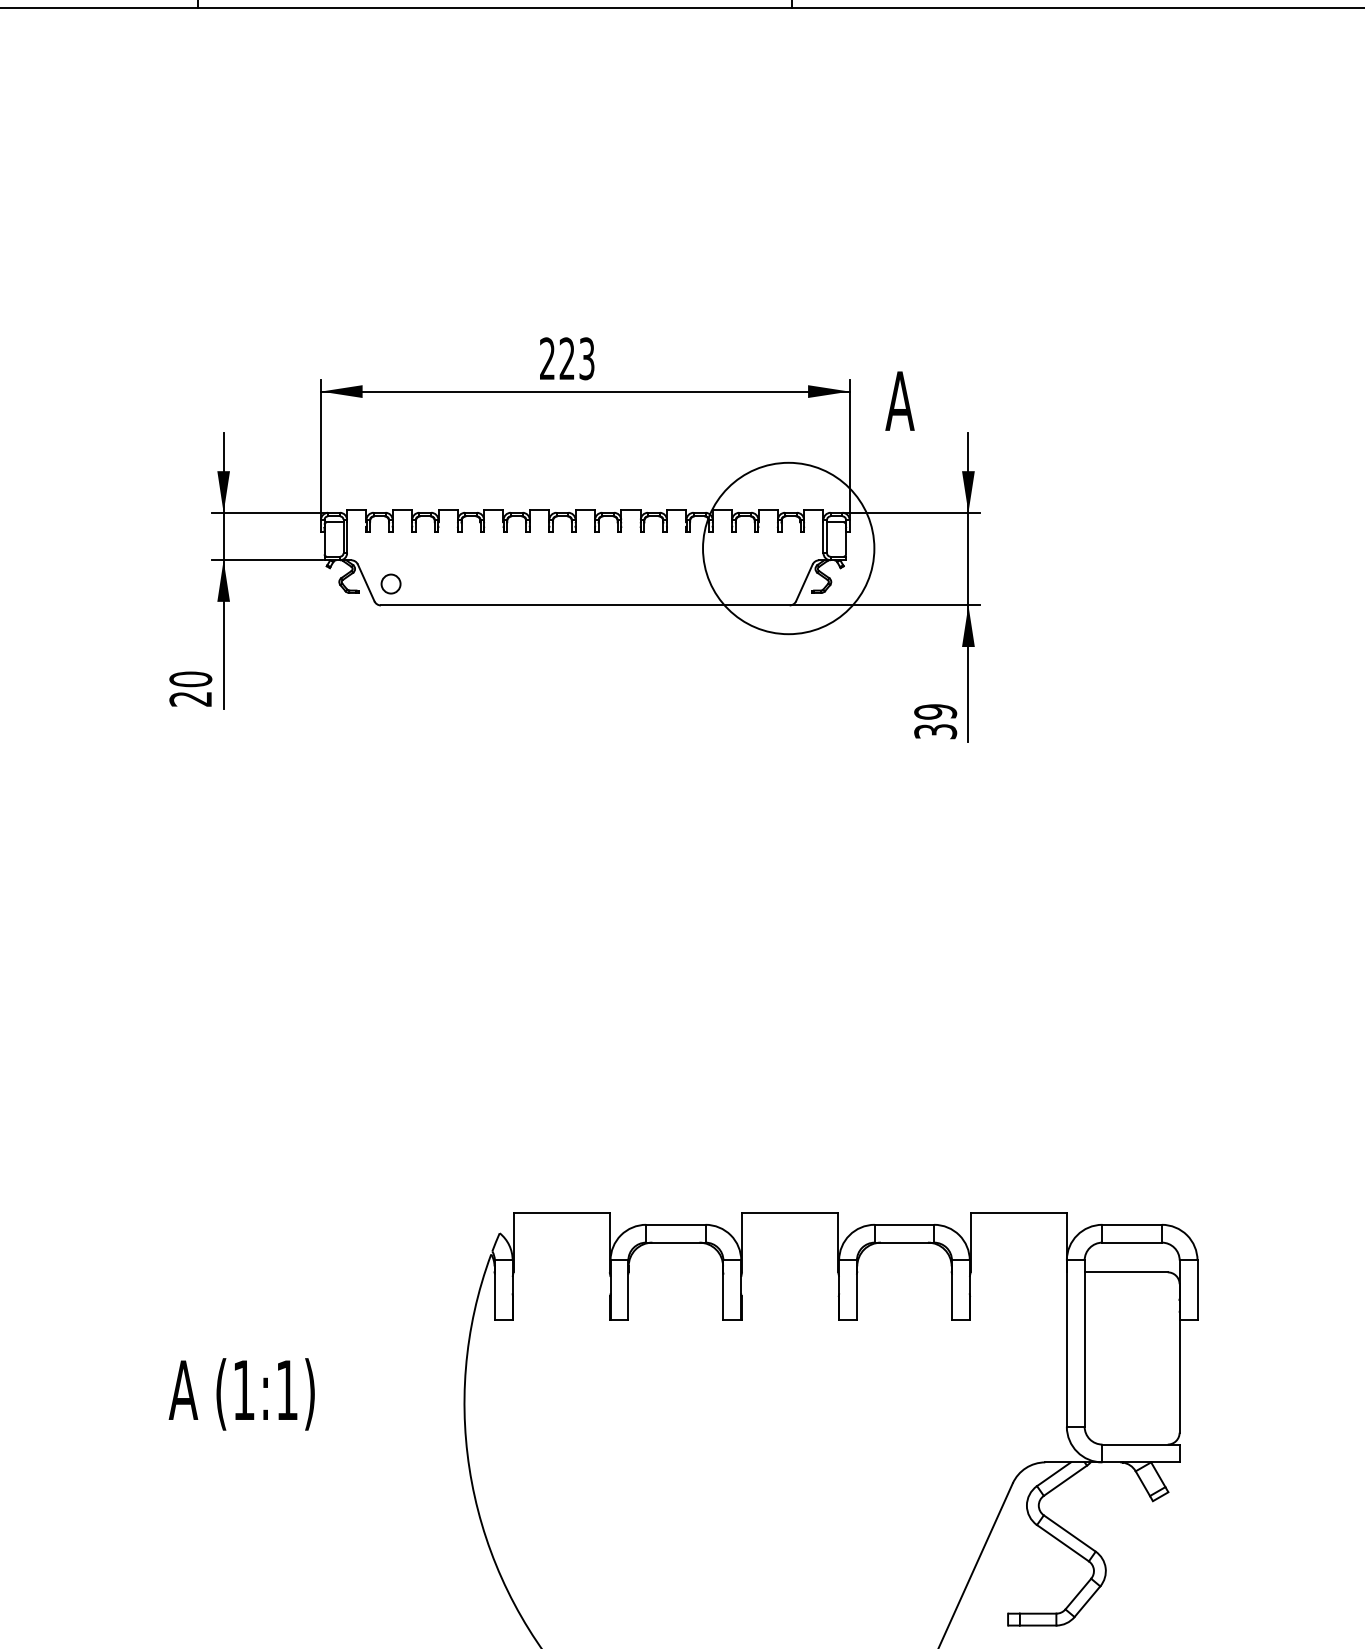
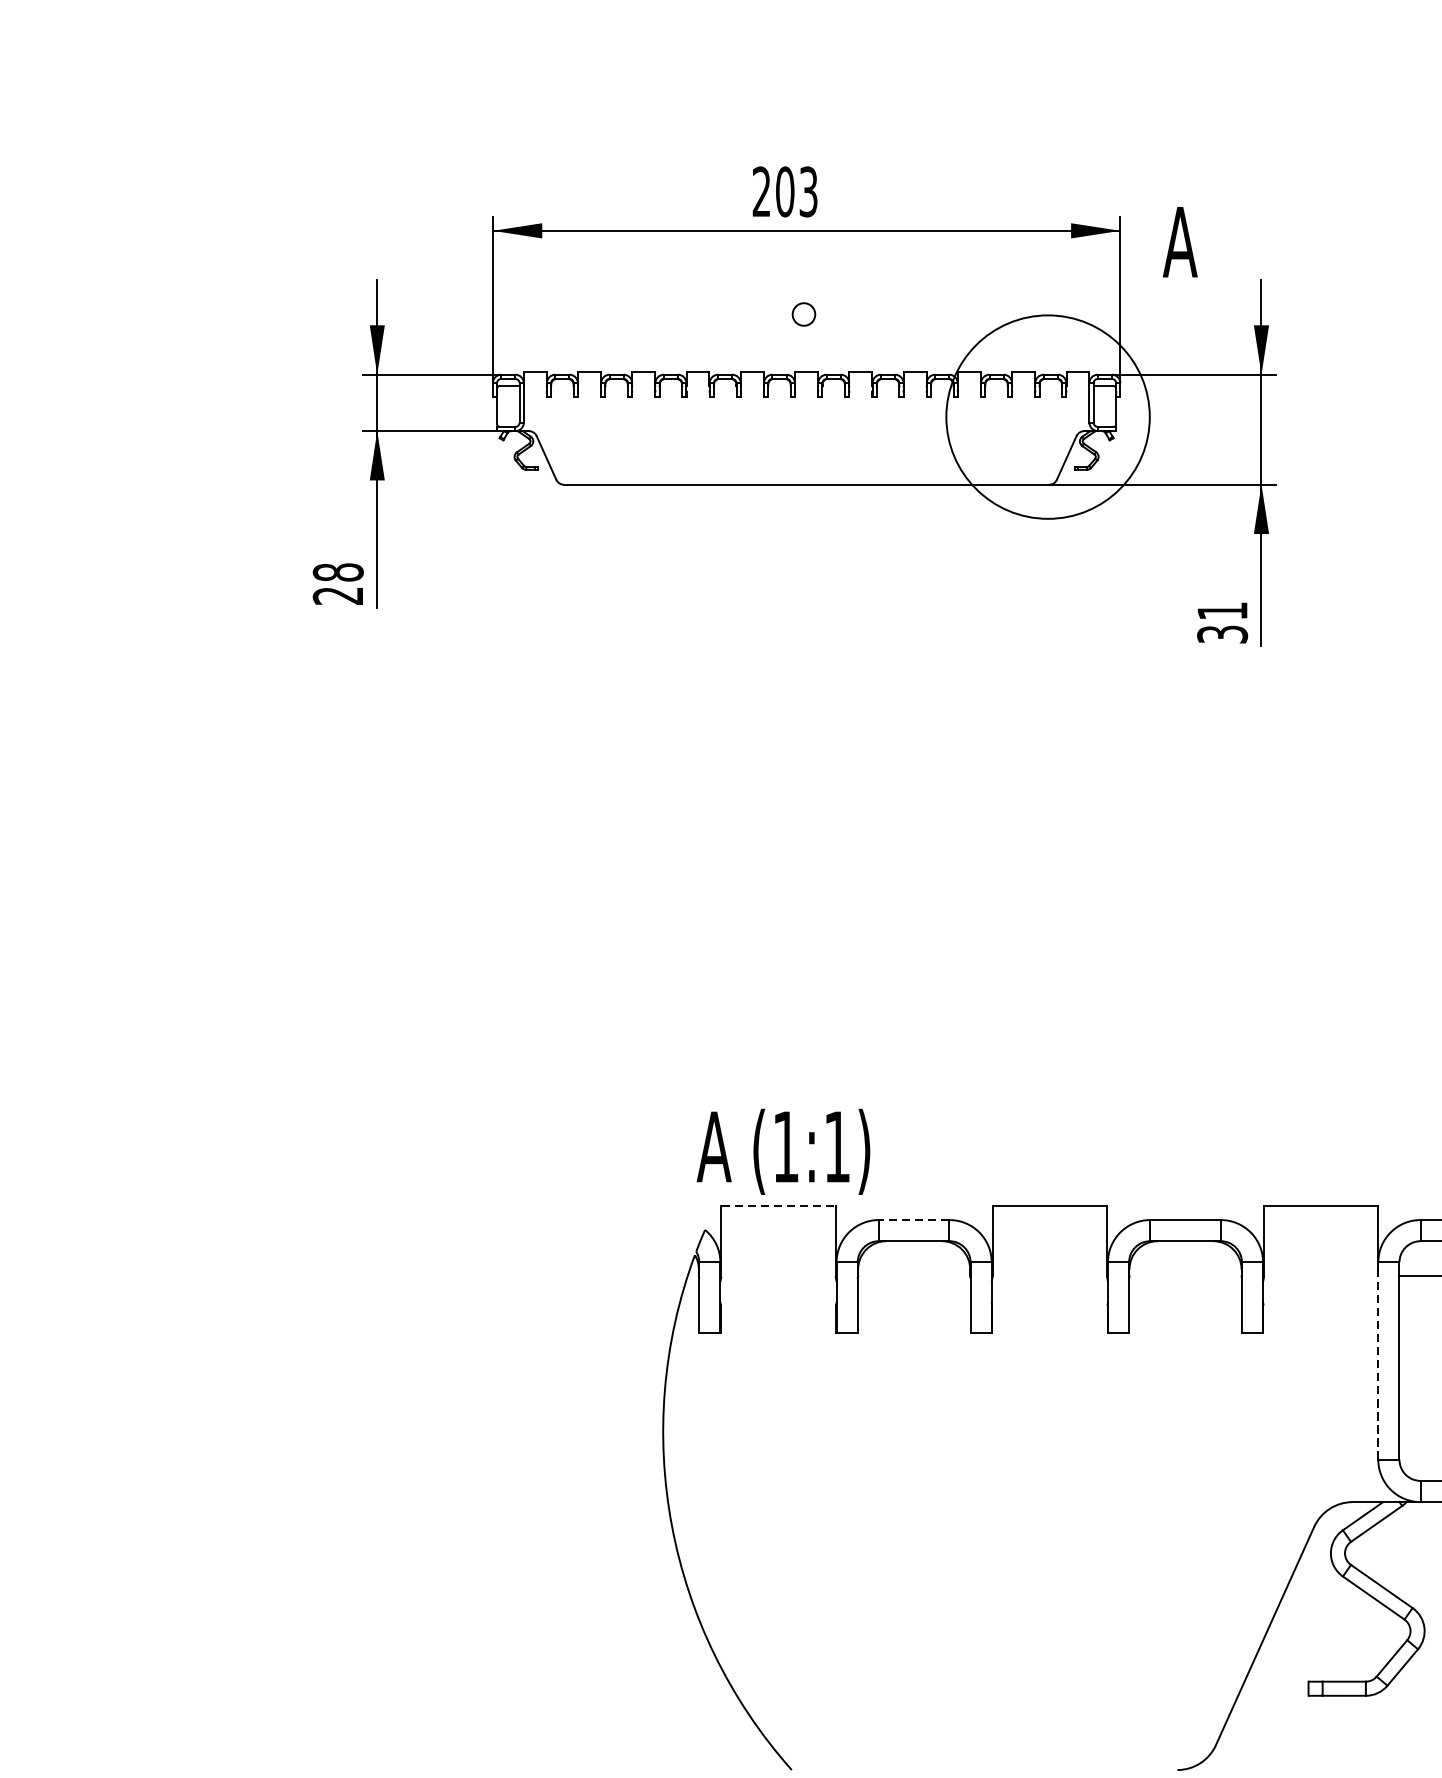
text: (567, 358) -> (785, 191), 223 -> 203
circle: (390, 583) -> (803, 313), moved
text: (190, 679) -> (337, 572), 20 -> 28
text: (935, 711) -> (1222, 610), 39 -> 31
line: (562, 1212) -> (779, 1205), solid -> dashed
line: (675, 1224) -> (913, 1219), solid -> dashed
line: (1066, 1343) -> (1377, 1360), solid -> dashed
text: (241, 1394) -> (783, 1151), moved

